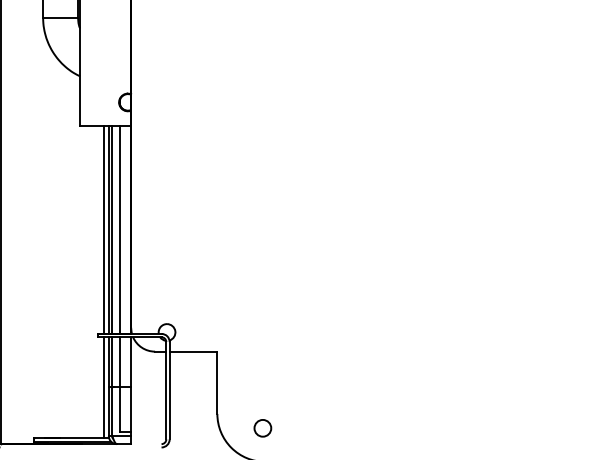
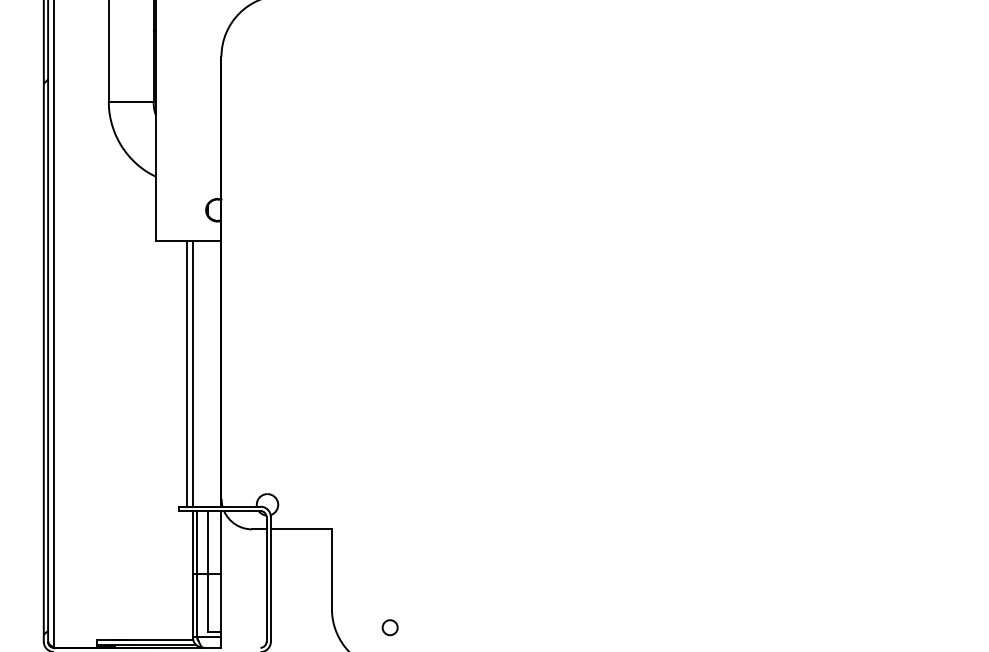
line: (112, 229) -> (197, 373), removed
line: (120, 229) -> (207, 373), removed
line: (103, 387) -> (186, 575), removed
circle: (262, 428) -> (389, 627), size x0.7

